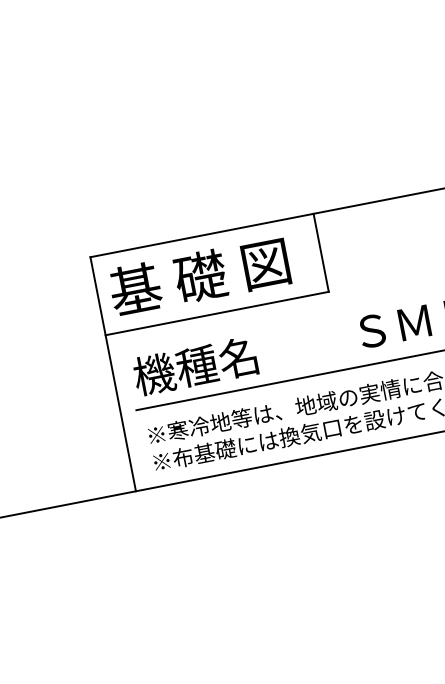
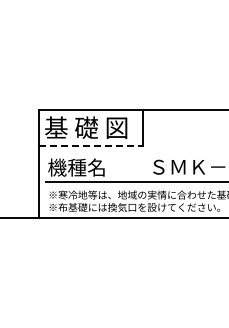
line: (216, 312) -> (90, 145), solid -> dashed

